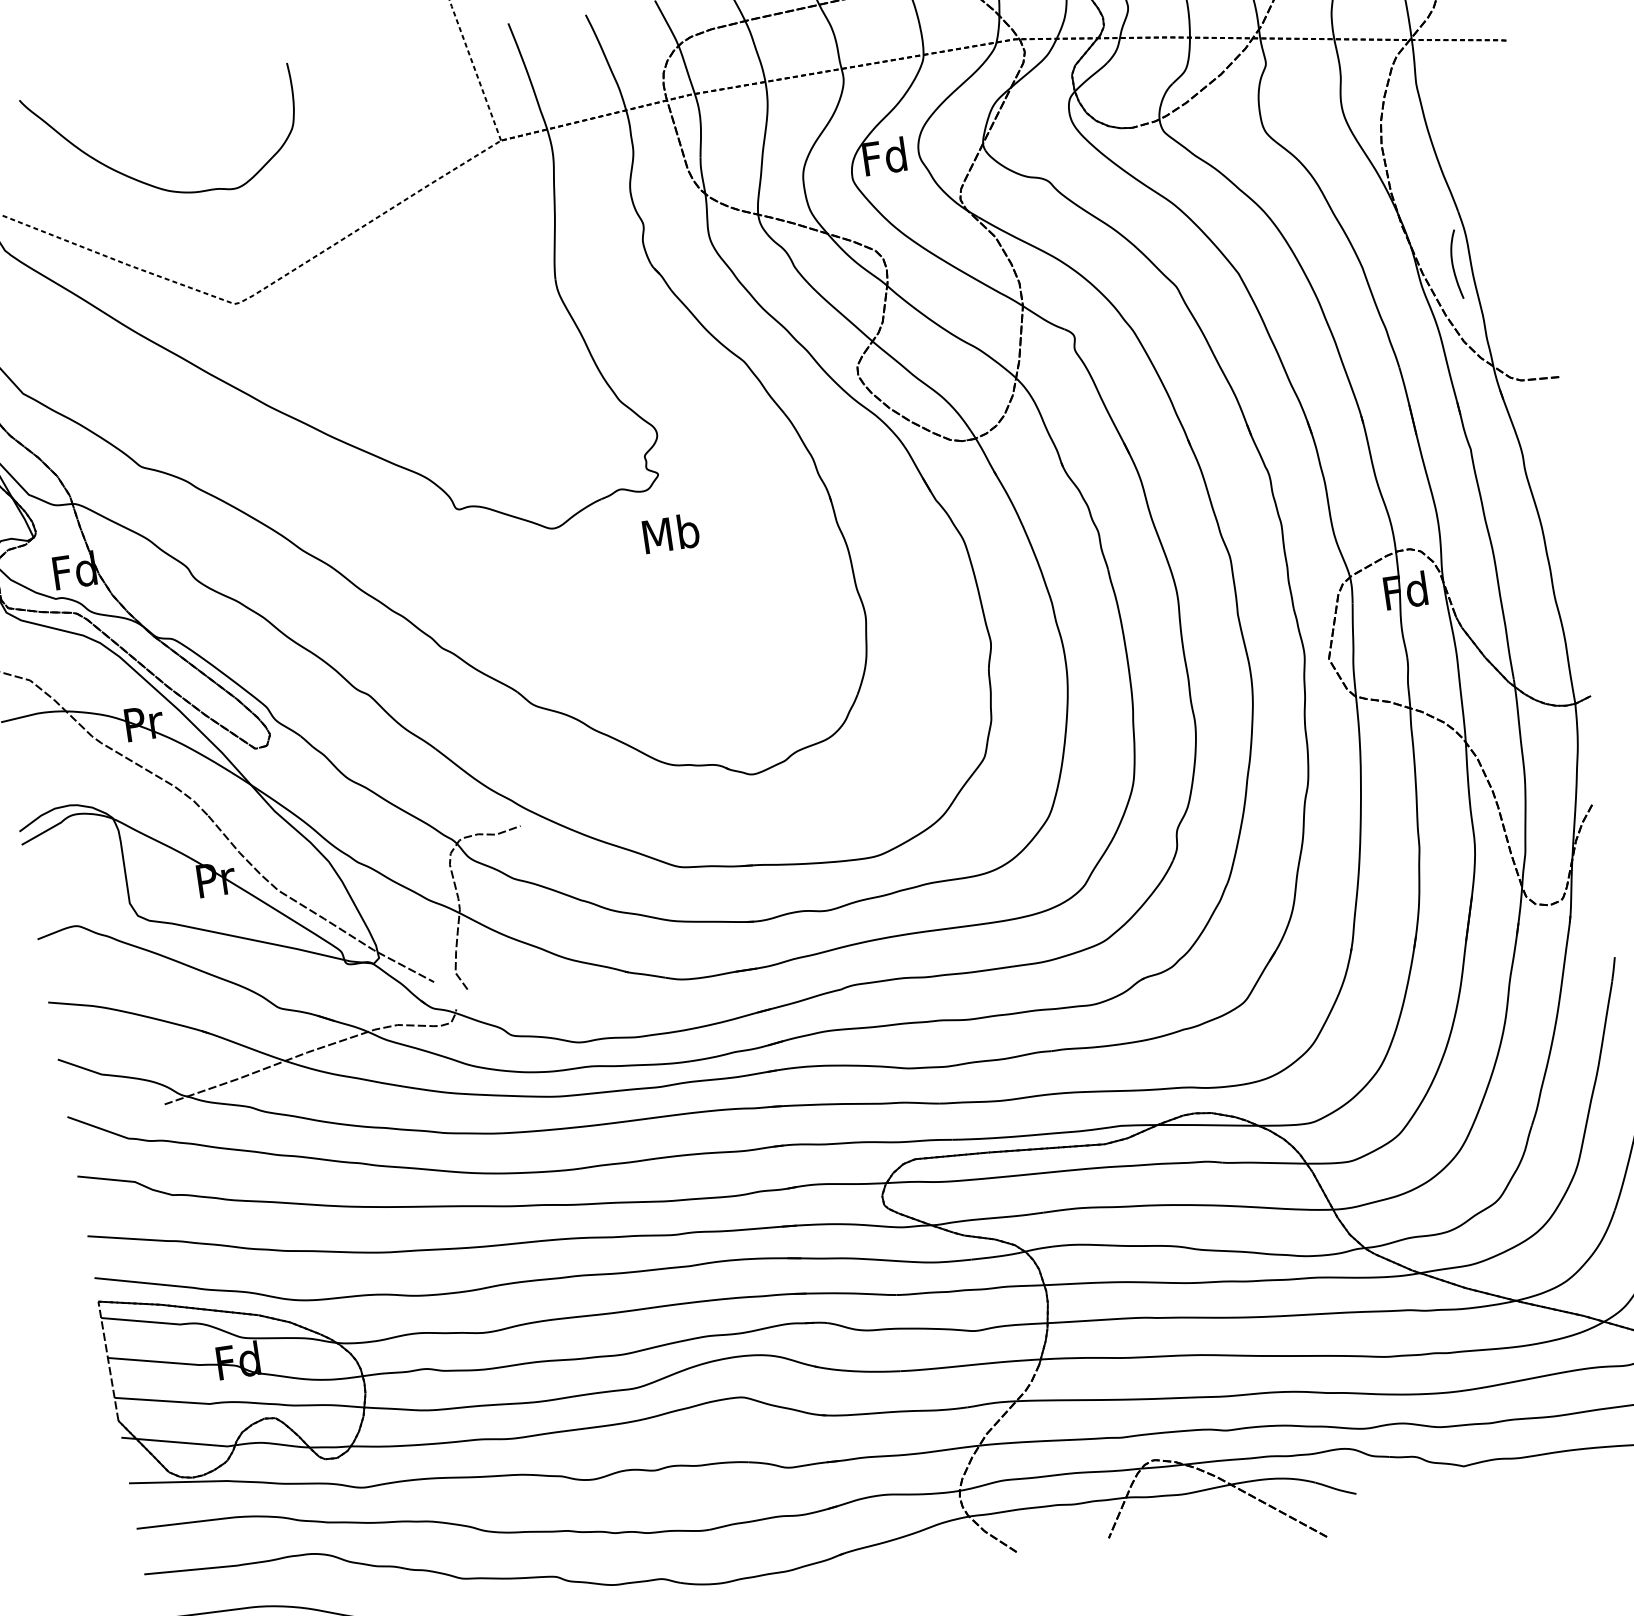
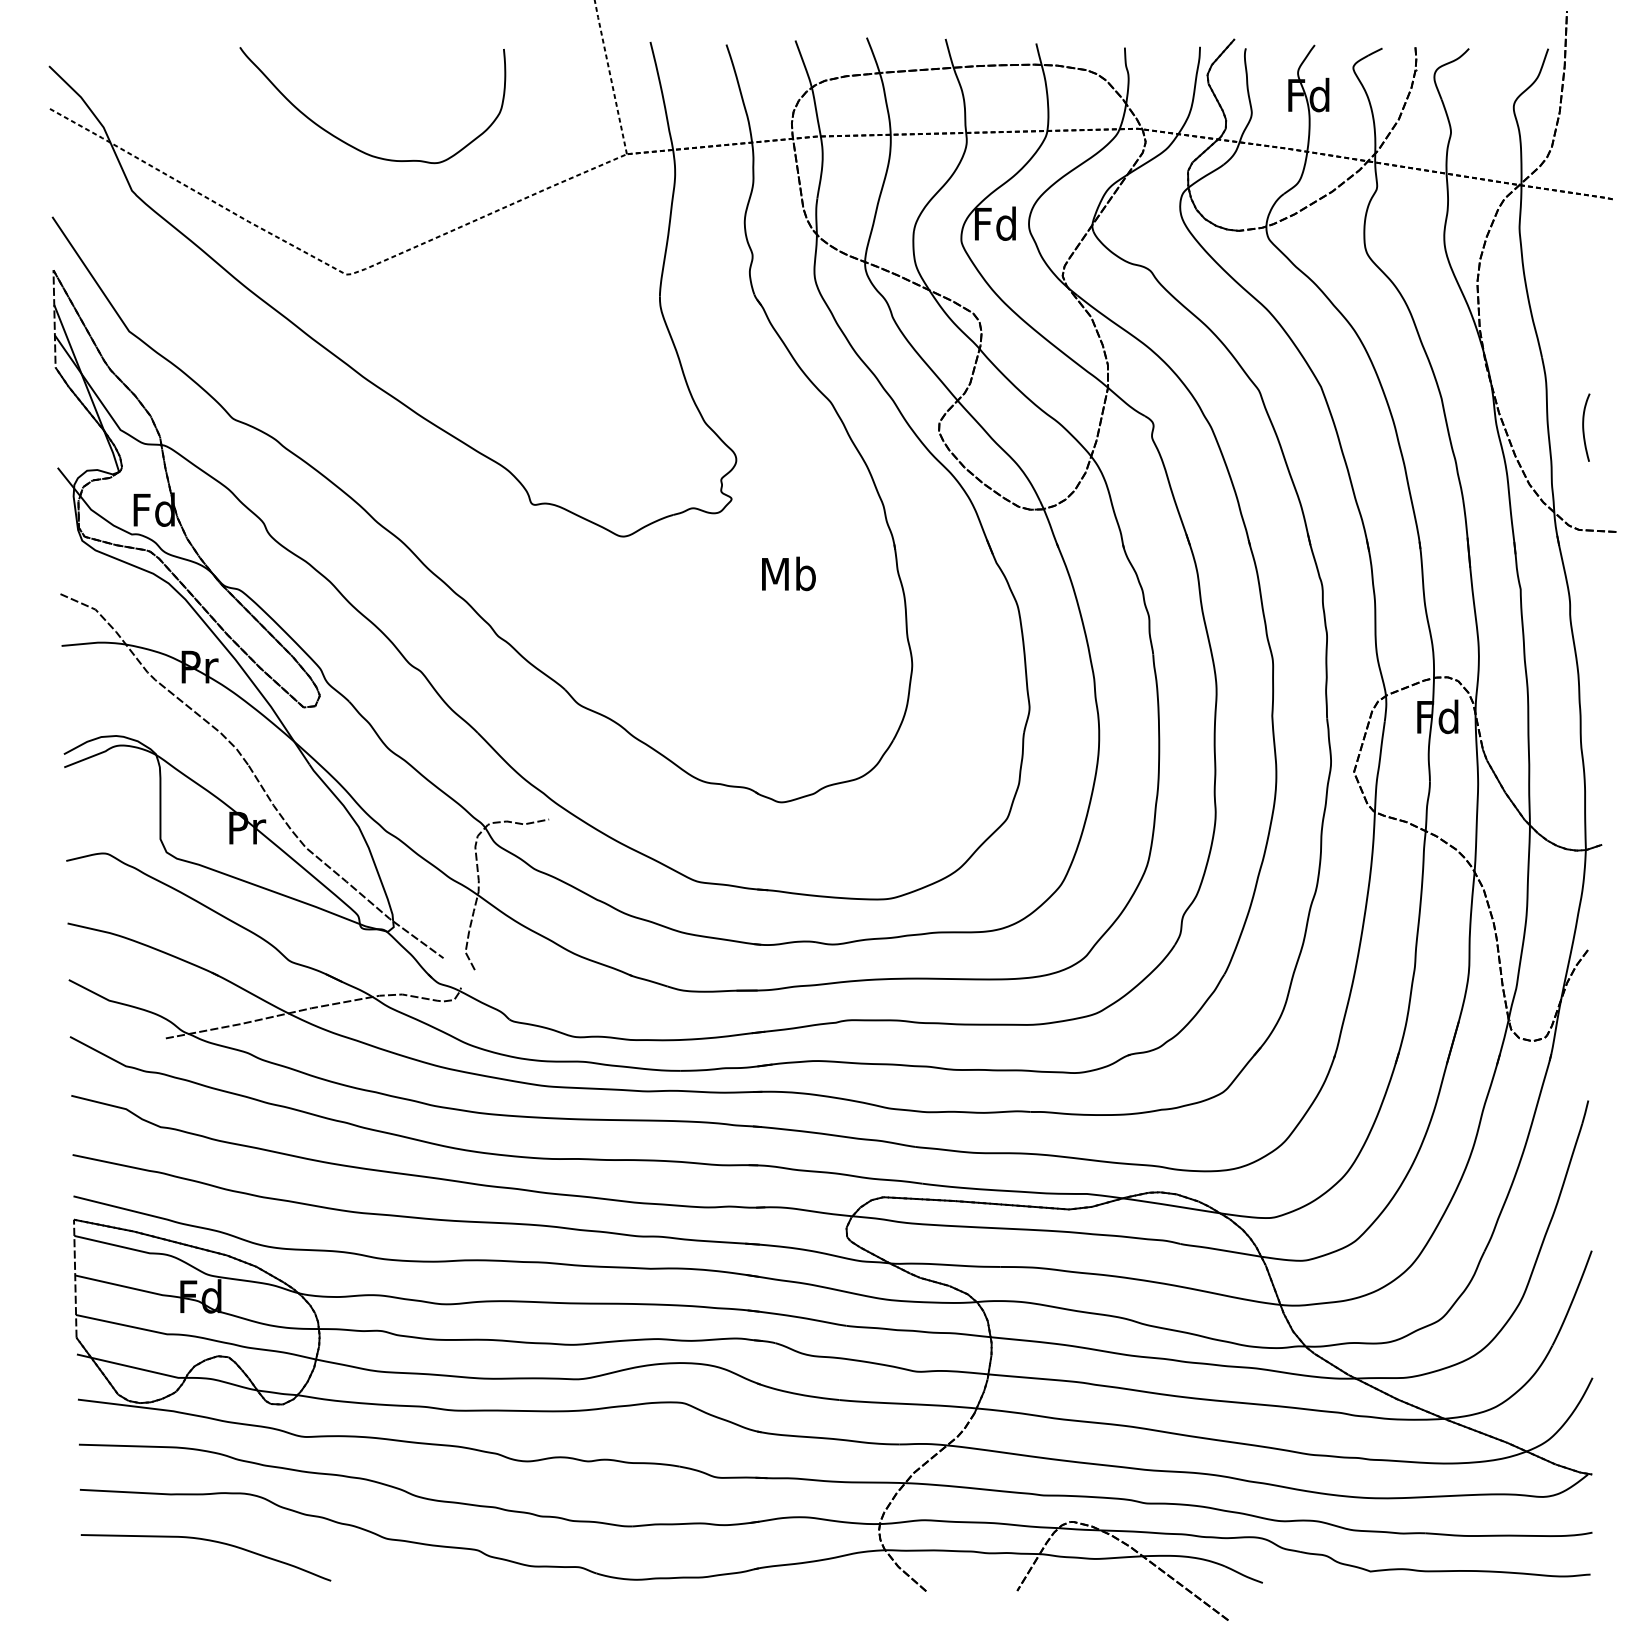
curve: (147, 183) -> (352, 145), moved
curve: (1453, 264) -> (1584, 427), moved
text: (670, 533) -> (788, 573), moved

